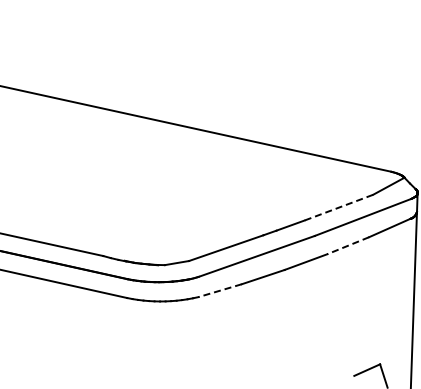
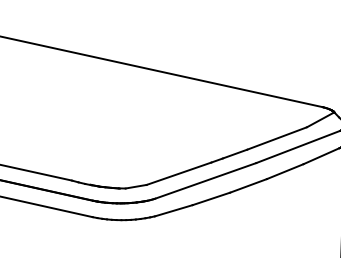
line: (338, 207) -> (276, 138), dashed -> solid
line: (348, 245) -> (285, 171), dashed -> solid
line: (220, 290) -> (174, 210), dashed -> solid

